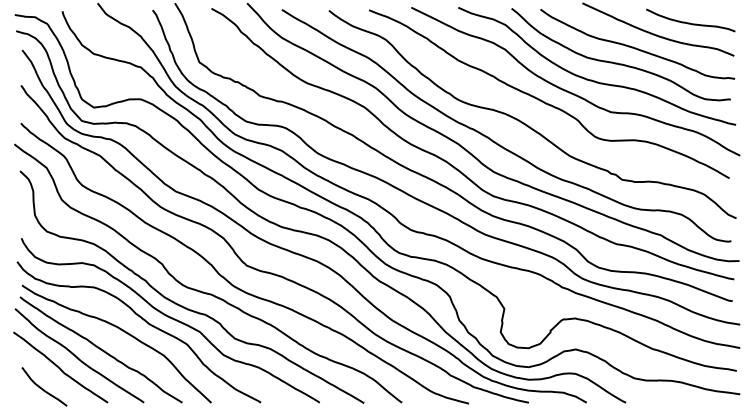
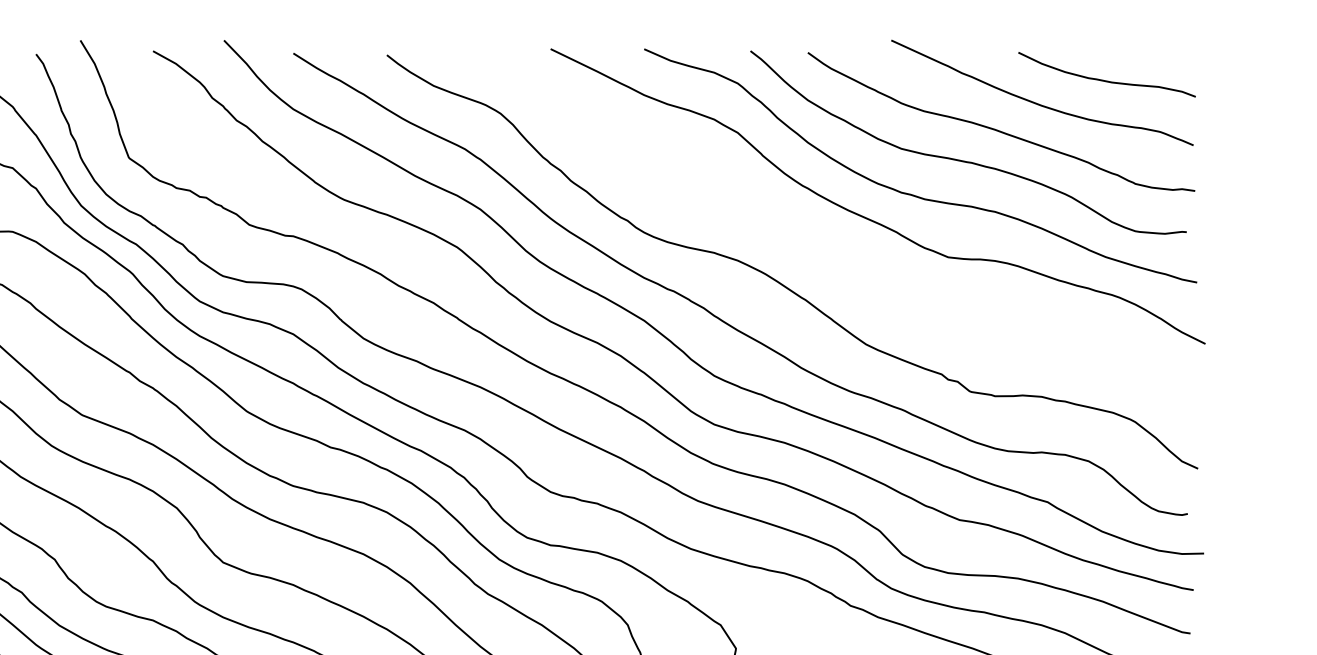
curve: (544, 101) -> (815, 235), removed

